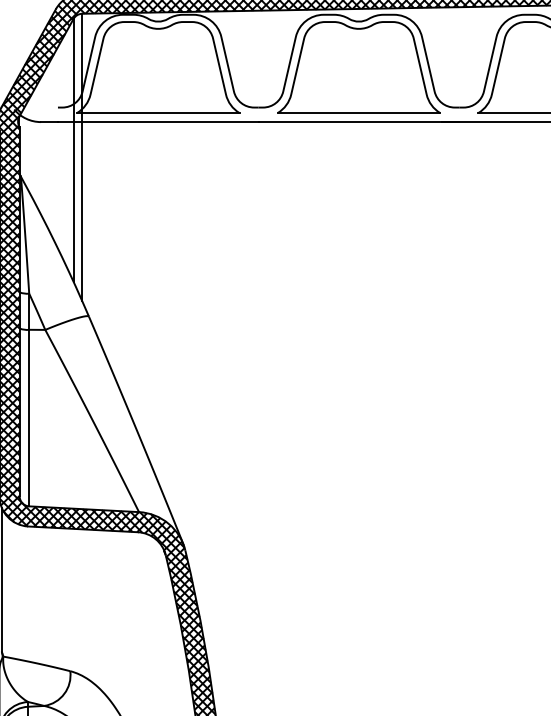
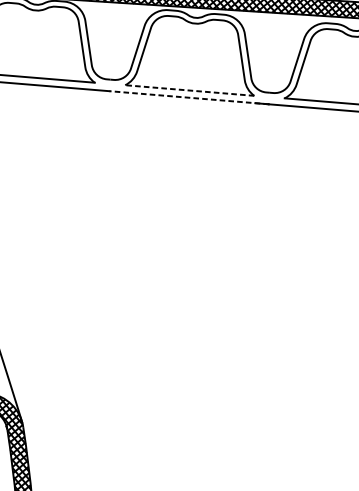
line: (358, 113) -> (189, 90), solid -> dashed
line: (358, 122) -> (188, 98), solid -> dashed

